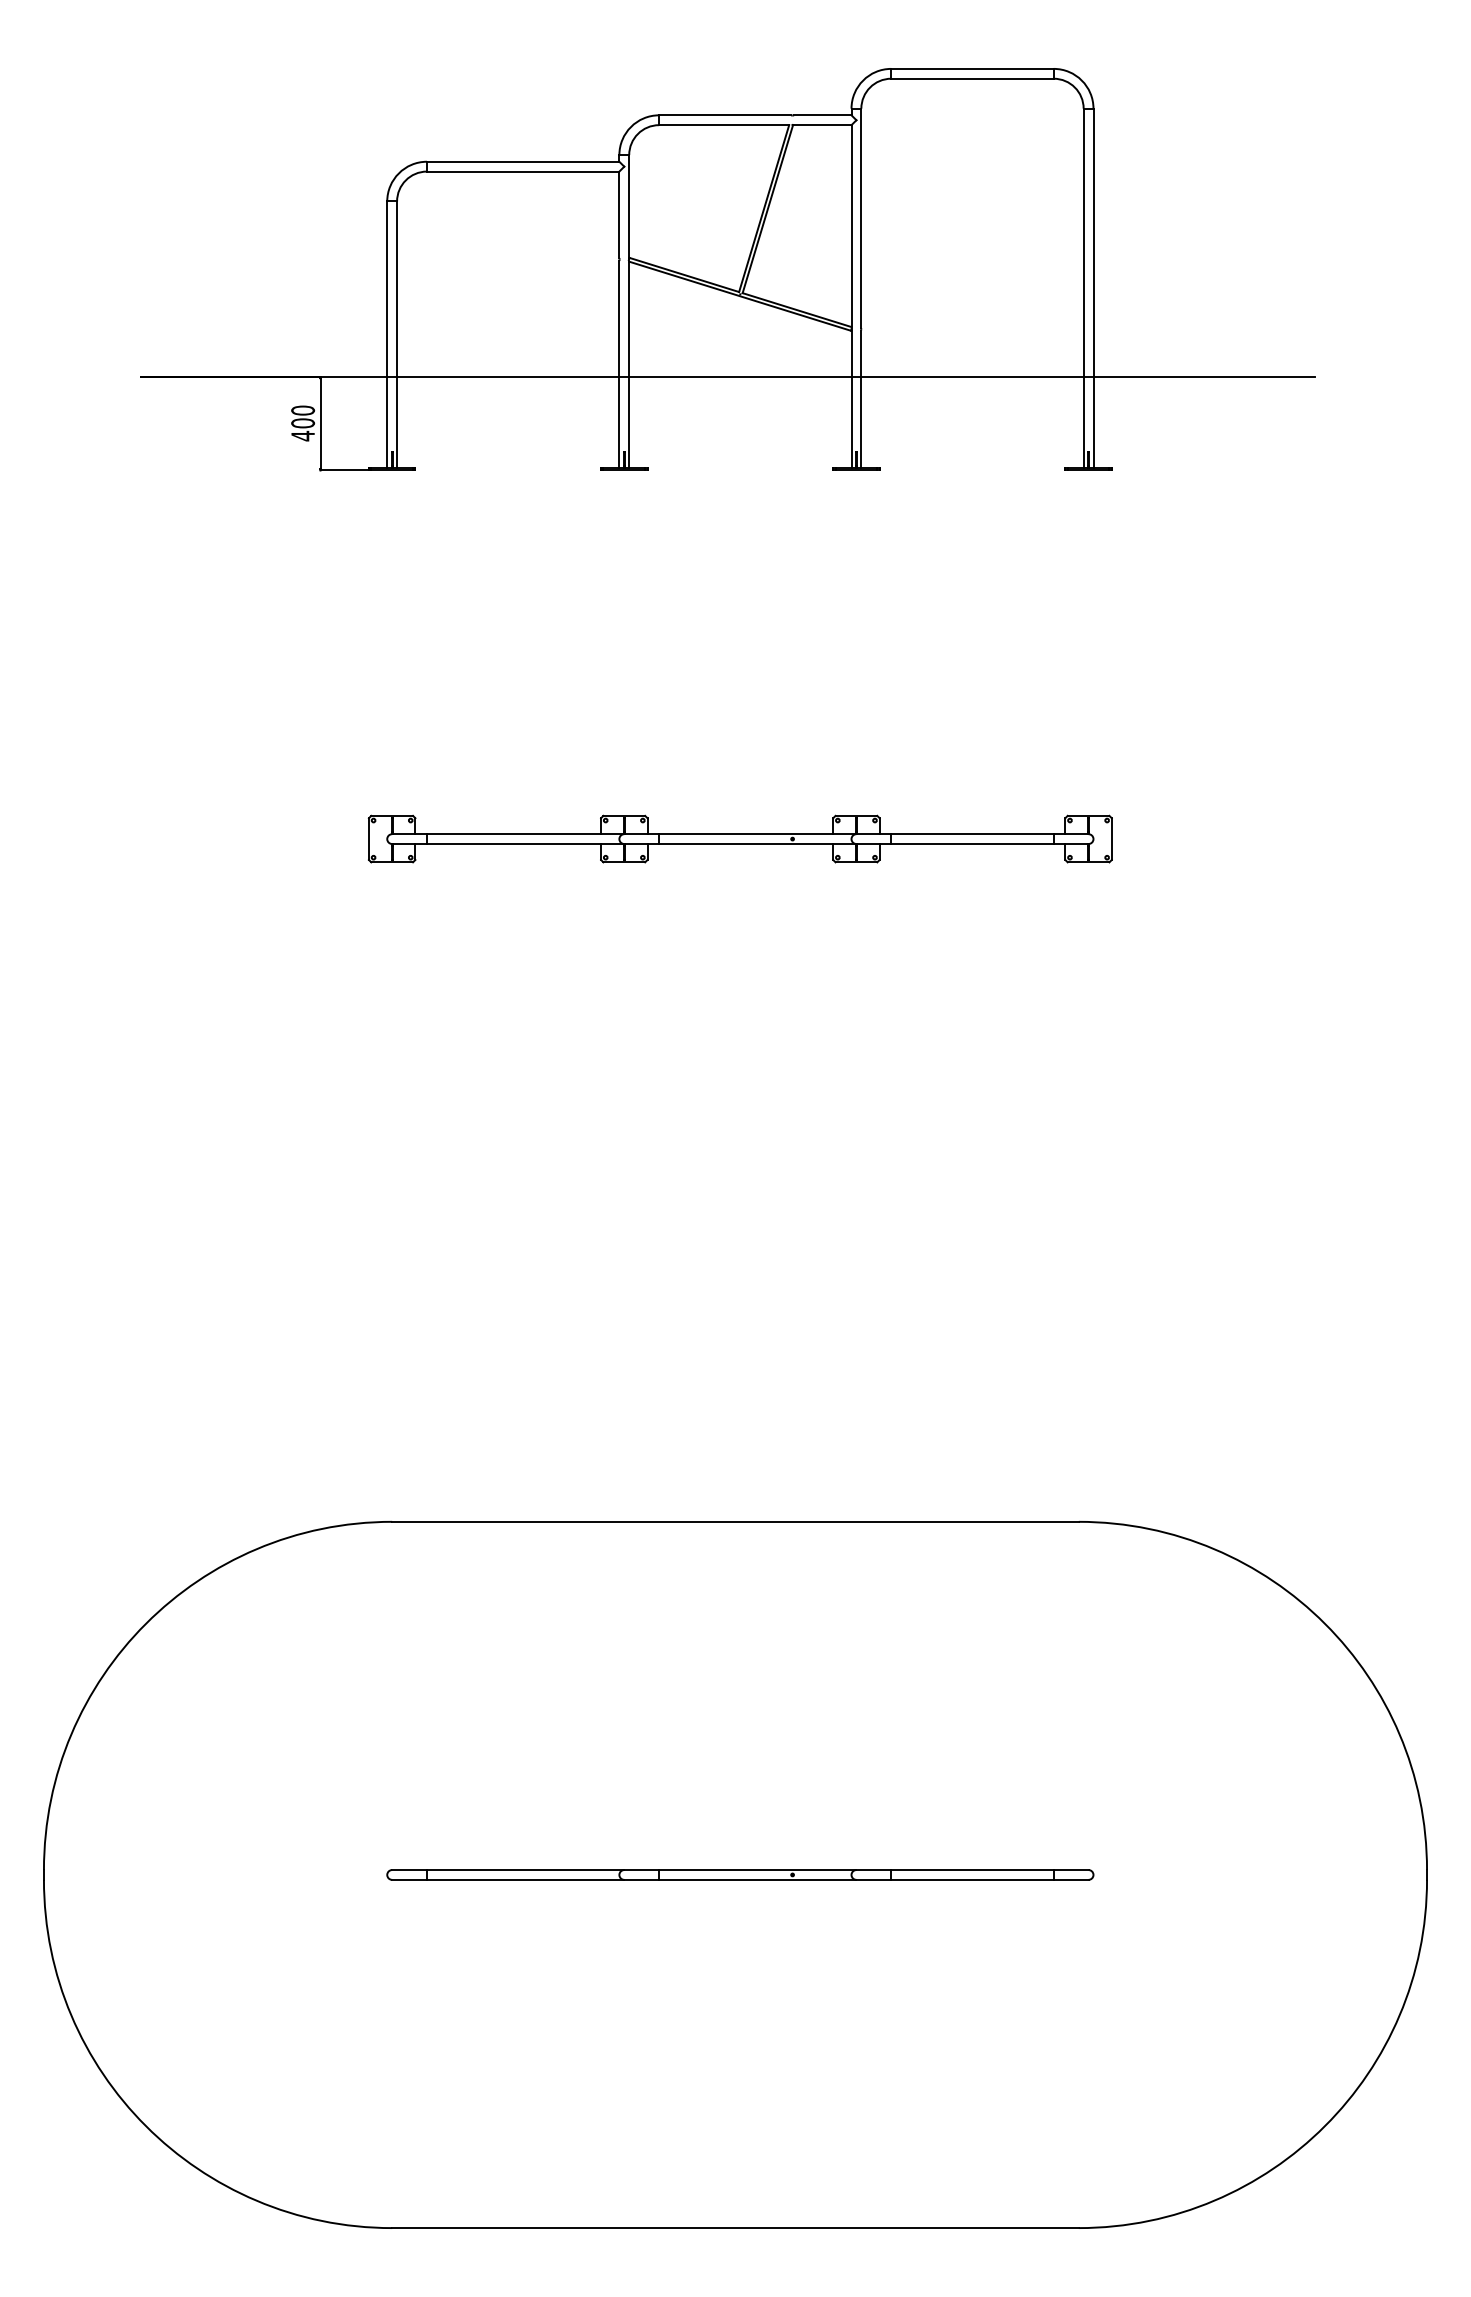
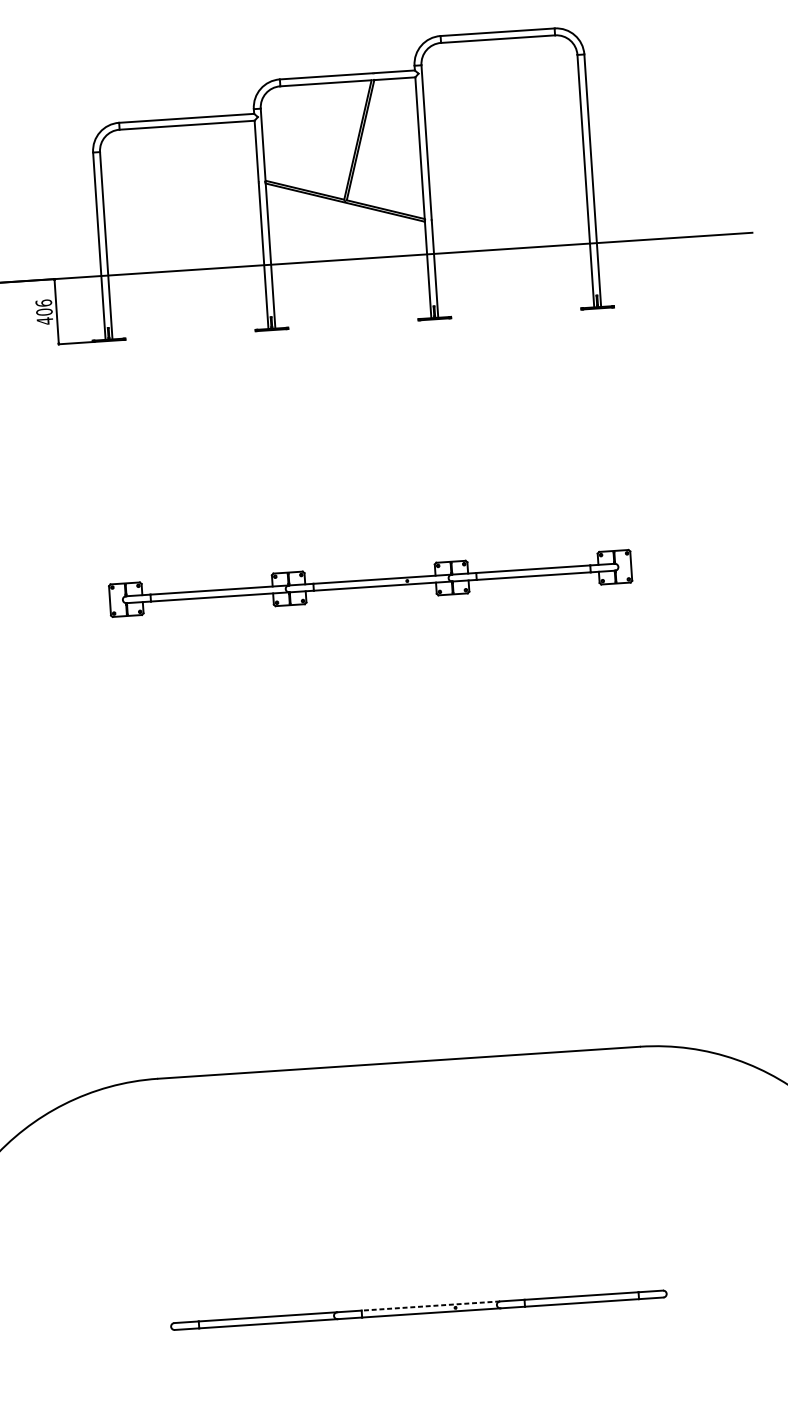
text: (302, 410) -> (43, 303), 400 -> 406
line: (757, 1870) -> (430, 1306), solid -> dashed

